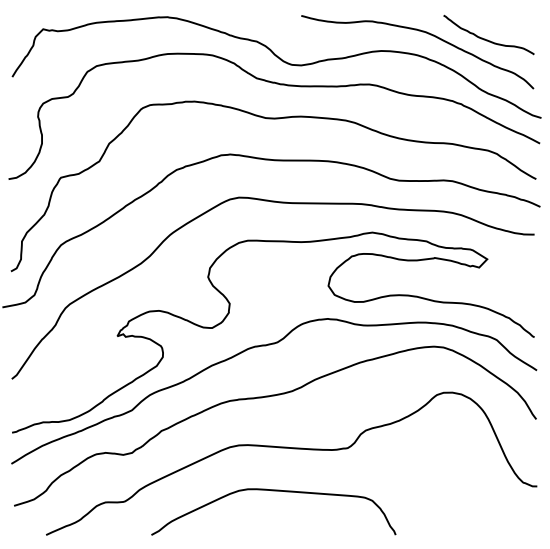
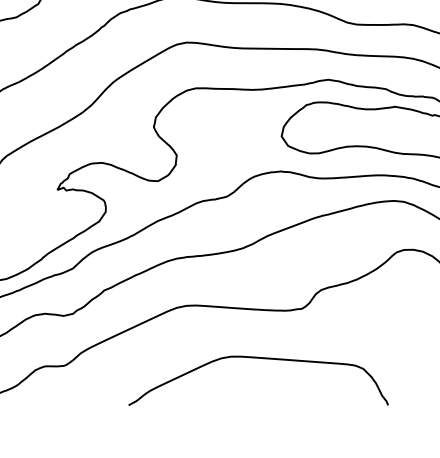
curve: (273, 491) -> (258, 359), moved

